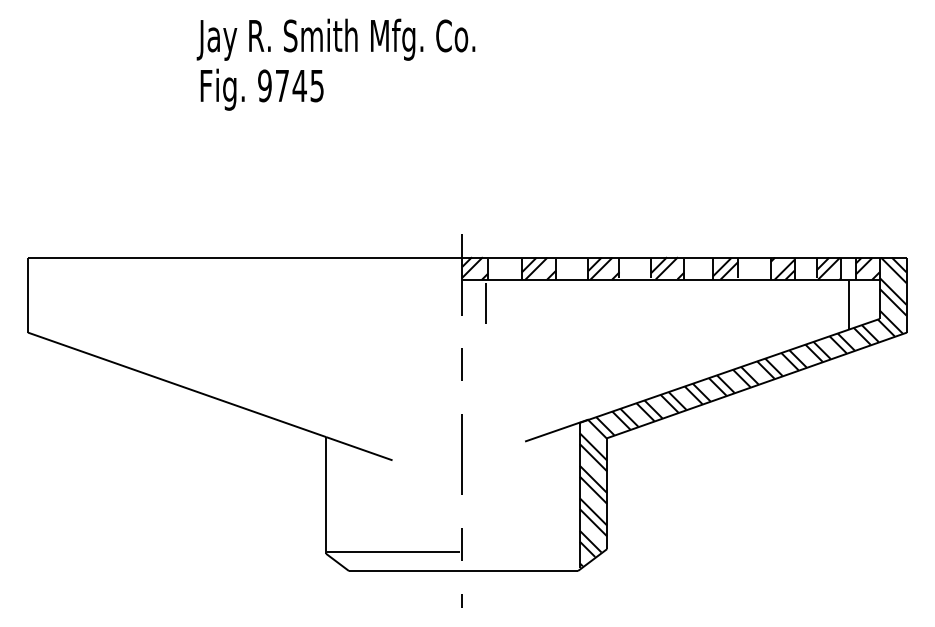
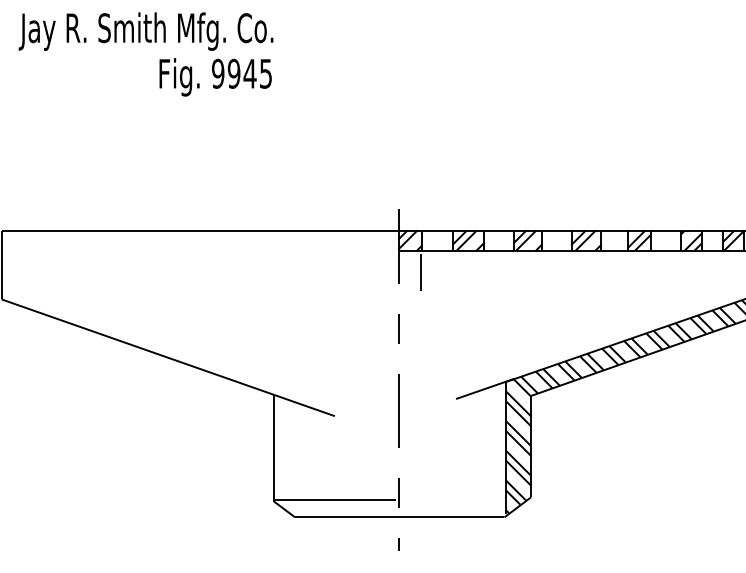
text: (335, 39) -> (145, 31), moved
text: (282, 85) -> (234, 73), 9745 -> 9945

